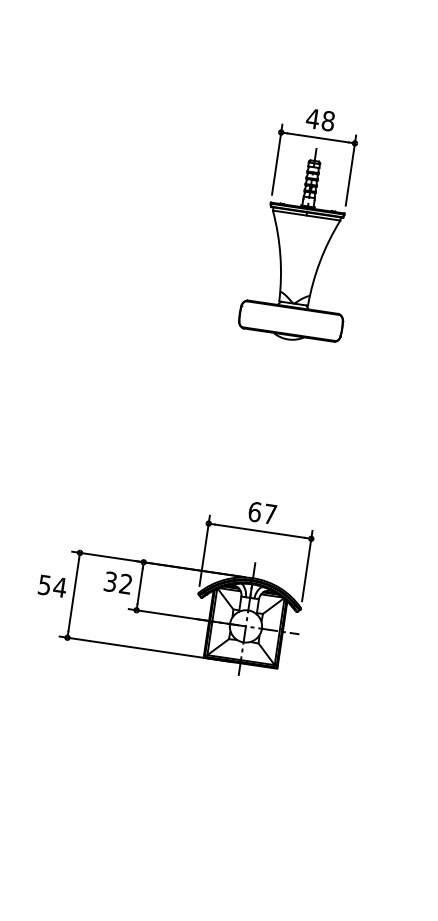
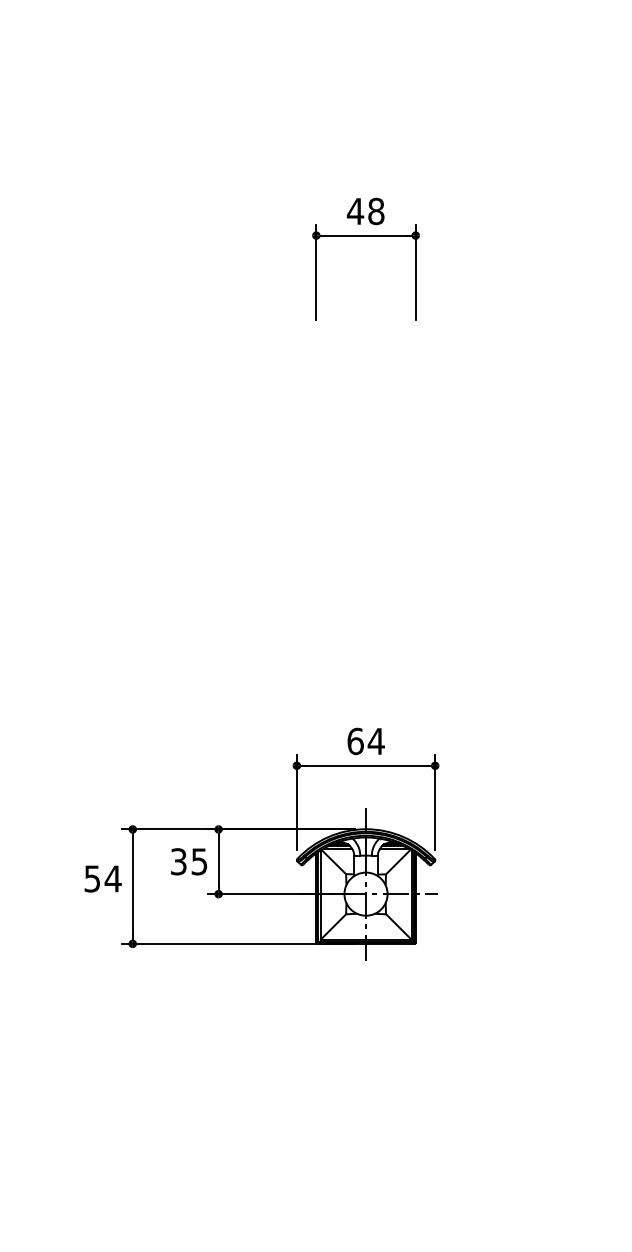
part: (302, 243) -> (366, 378), removed
text: (269, 514) -> (375, 741), 67 -> 64
text: (126, 583) -> (199, 861), 32 -> 35

